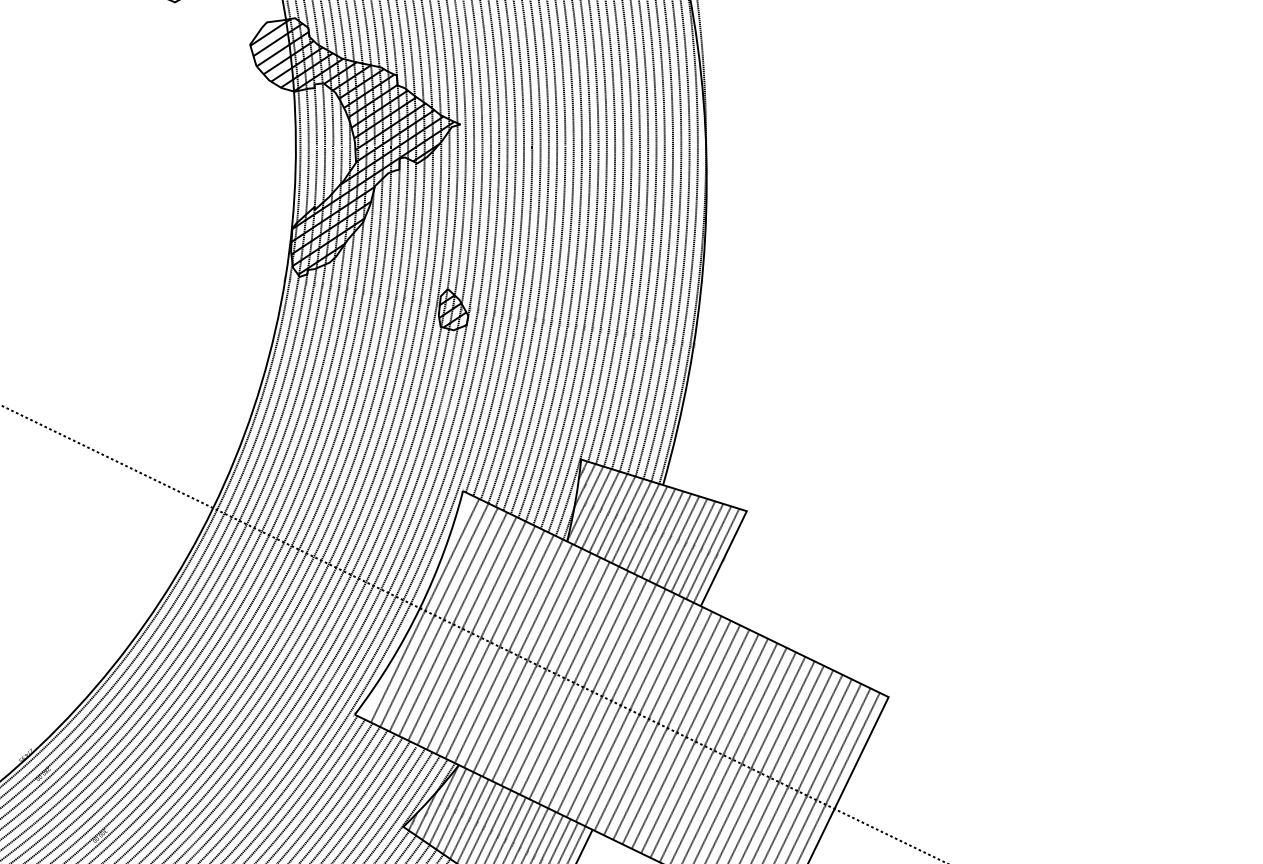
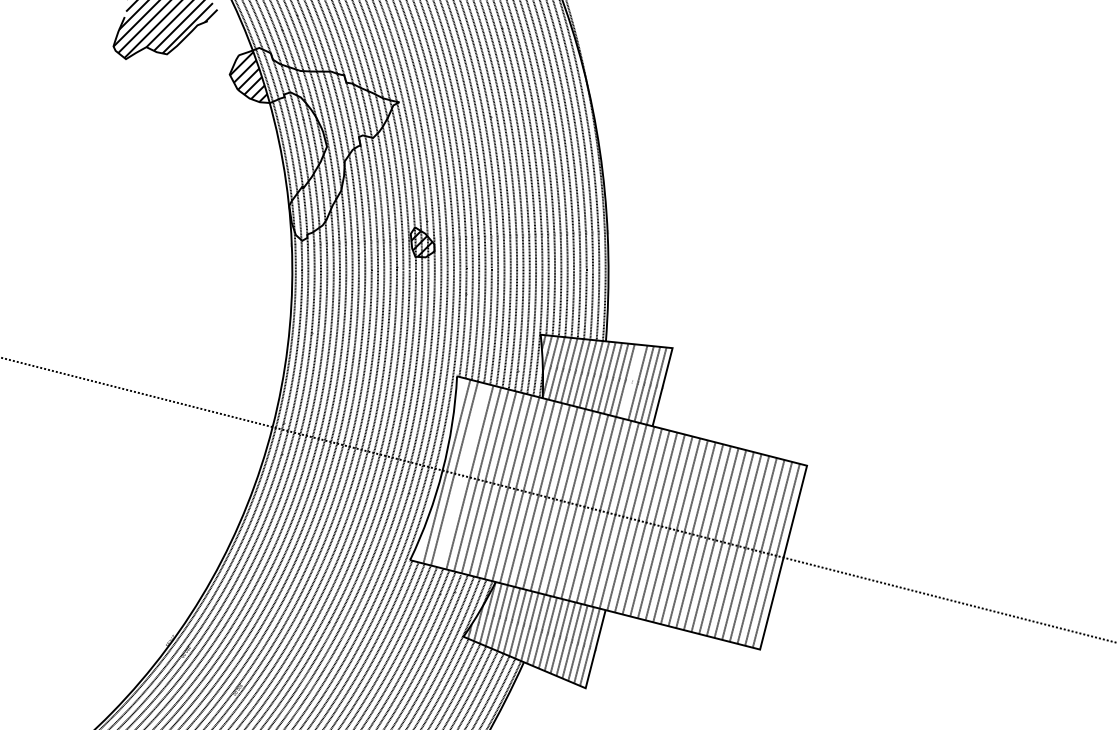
hatch: (352, 158) -> (323, 144), removed
line: (685, 543) -> (631, 381), removed
line: (442, 619) -> (461, 475), removed

